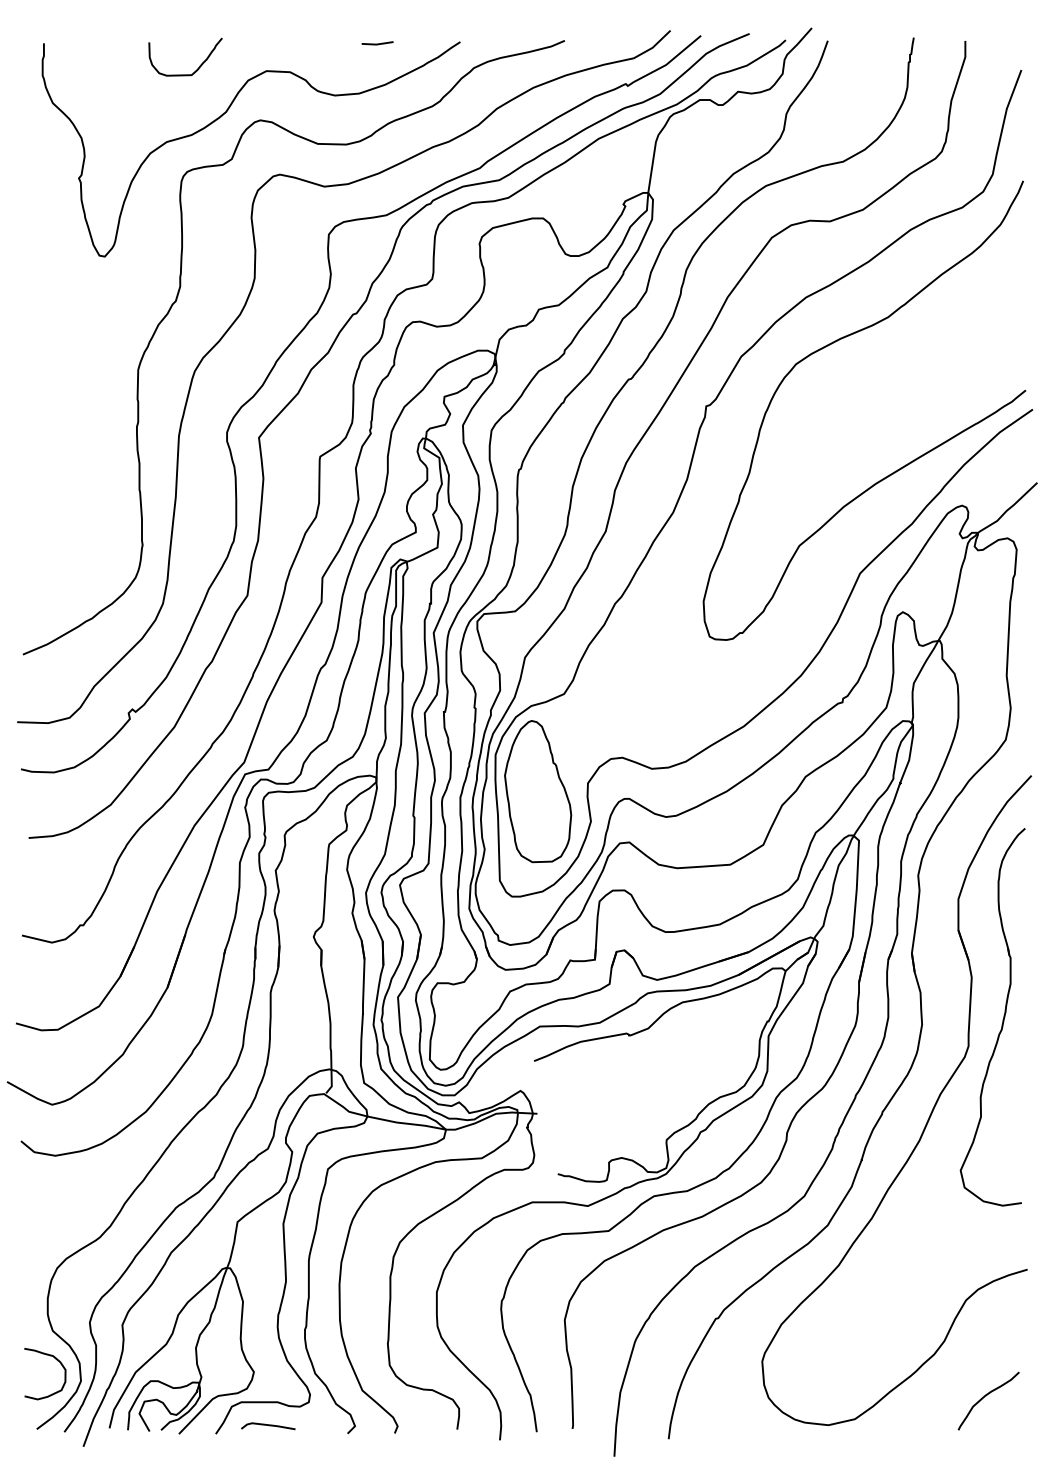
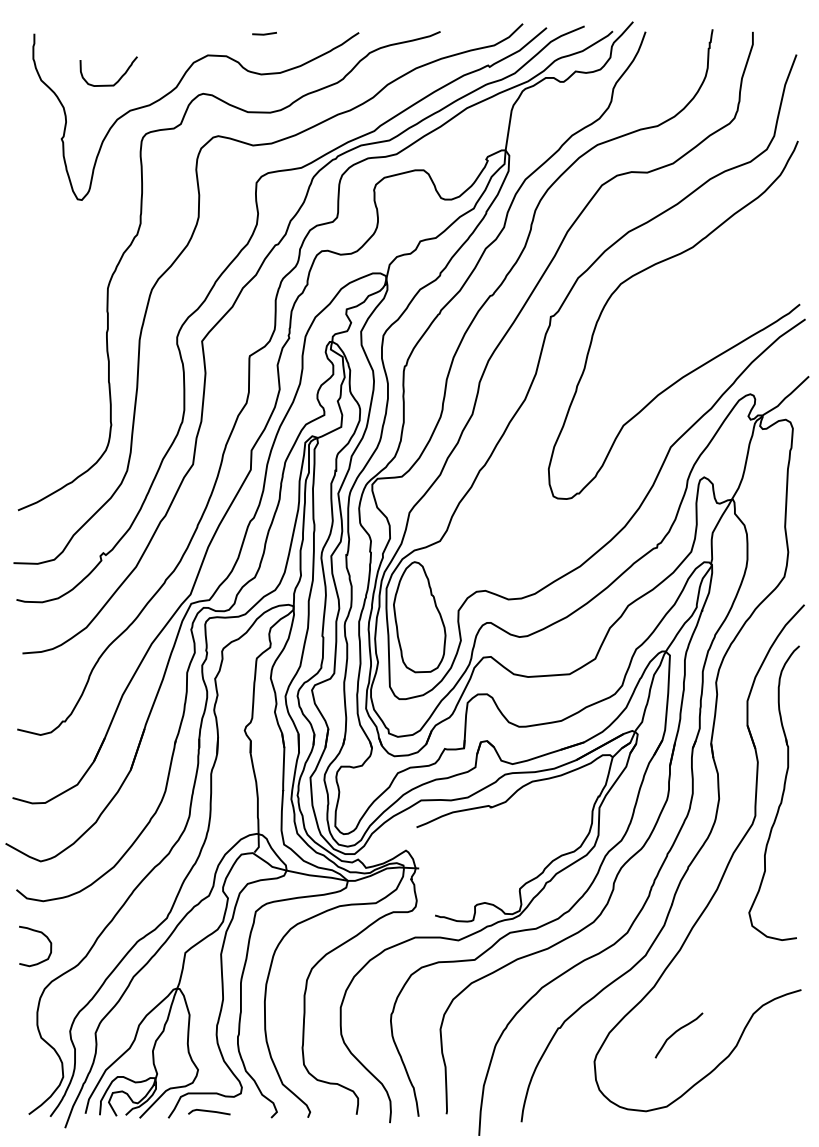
line: (377, 43) -> (264, 33), moved
curve: (196, 68) -> (117, 80), moved
curve: (56, 1361) -> (44, 936), moved
curve: (985, 1397) -> (676, 1032), moved

